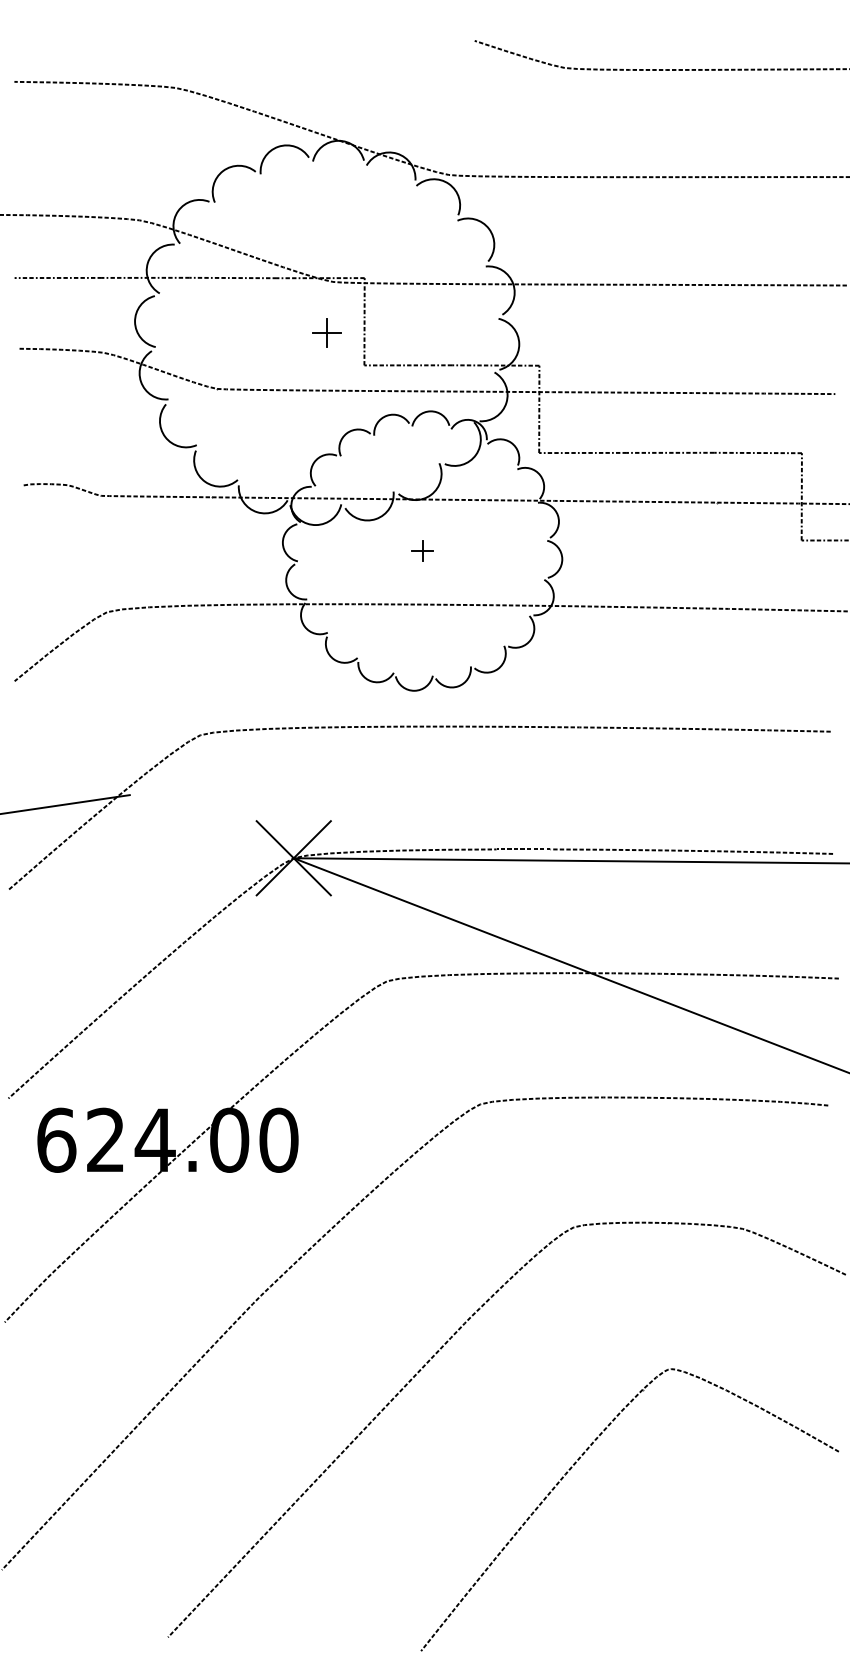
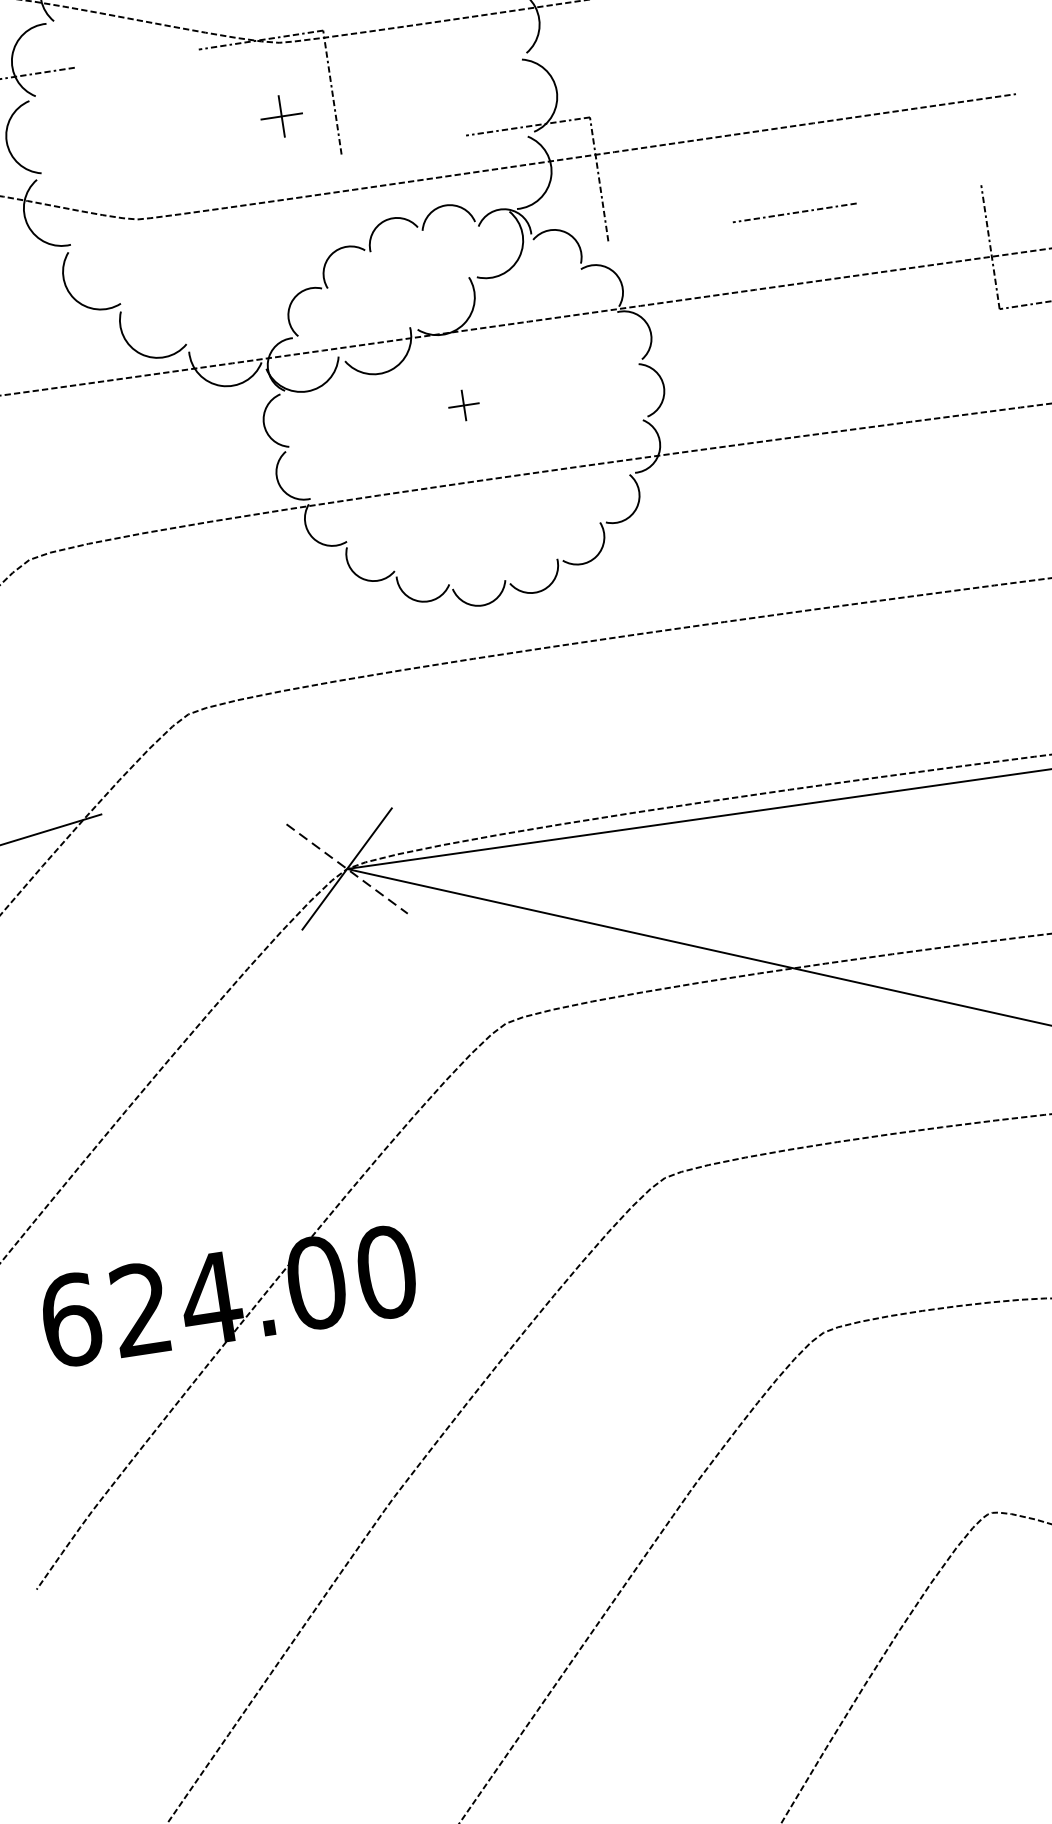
line: (232, 277) -> (135, 58), removed
line: (408, 365) -> (404, 145), removed
line: (582, 452) -> (669, 231), removed
line: (757, 452) -> (918, 193), removed
line: (294, 858) -> (348, 869), solid -> dashed

